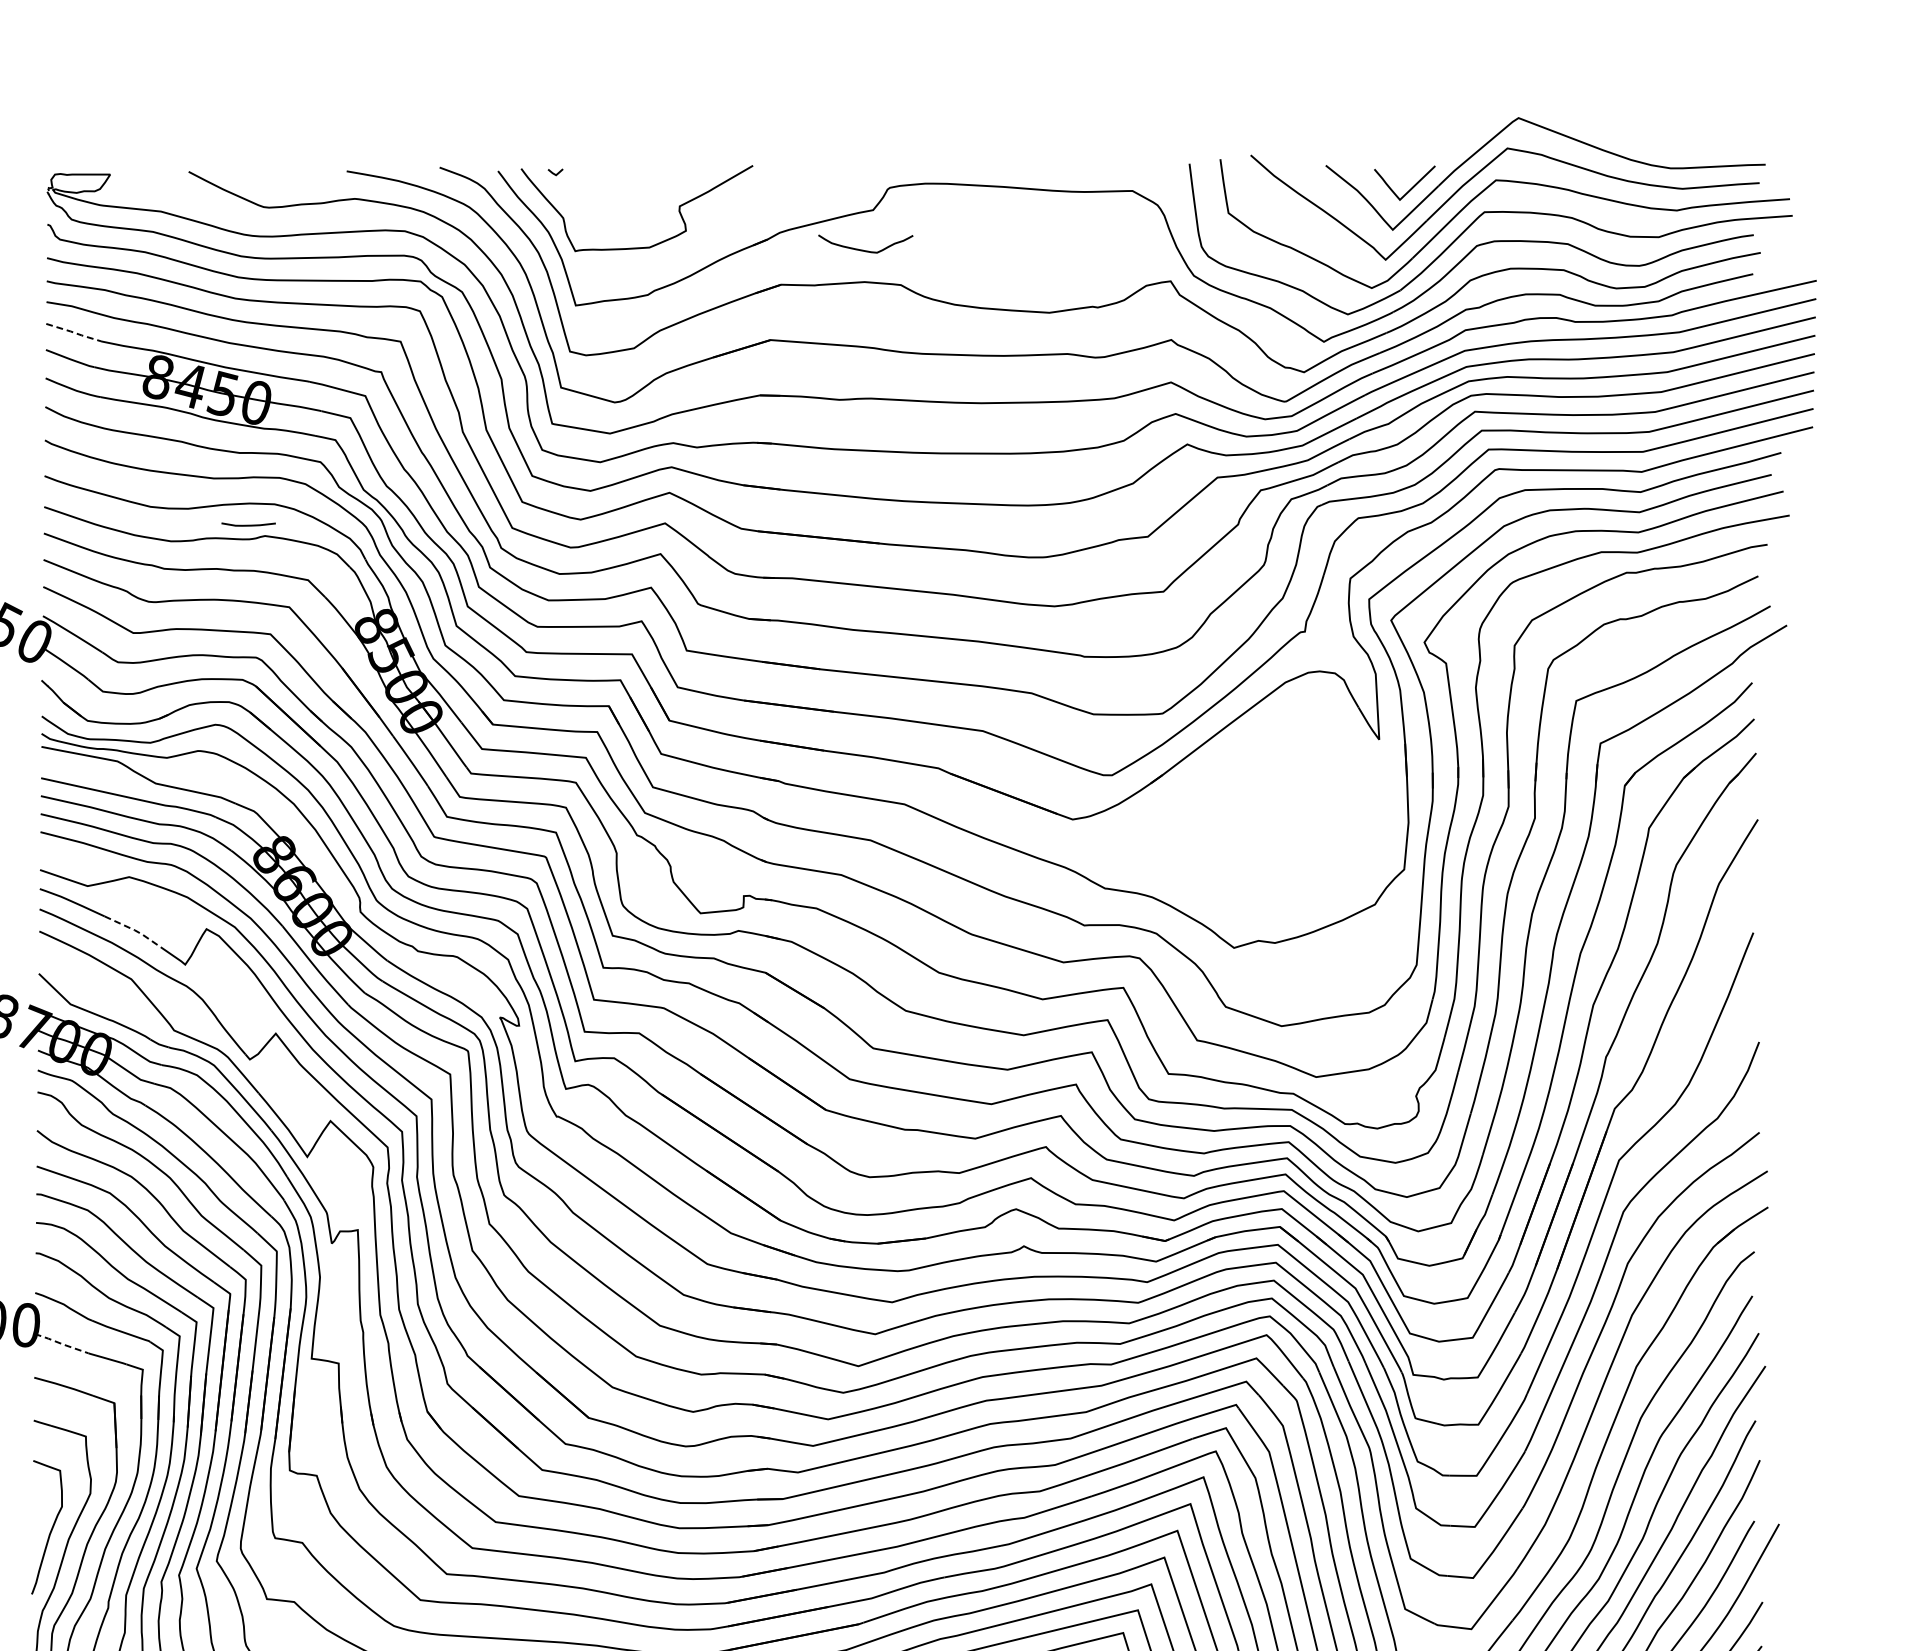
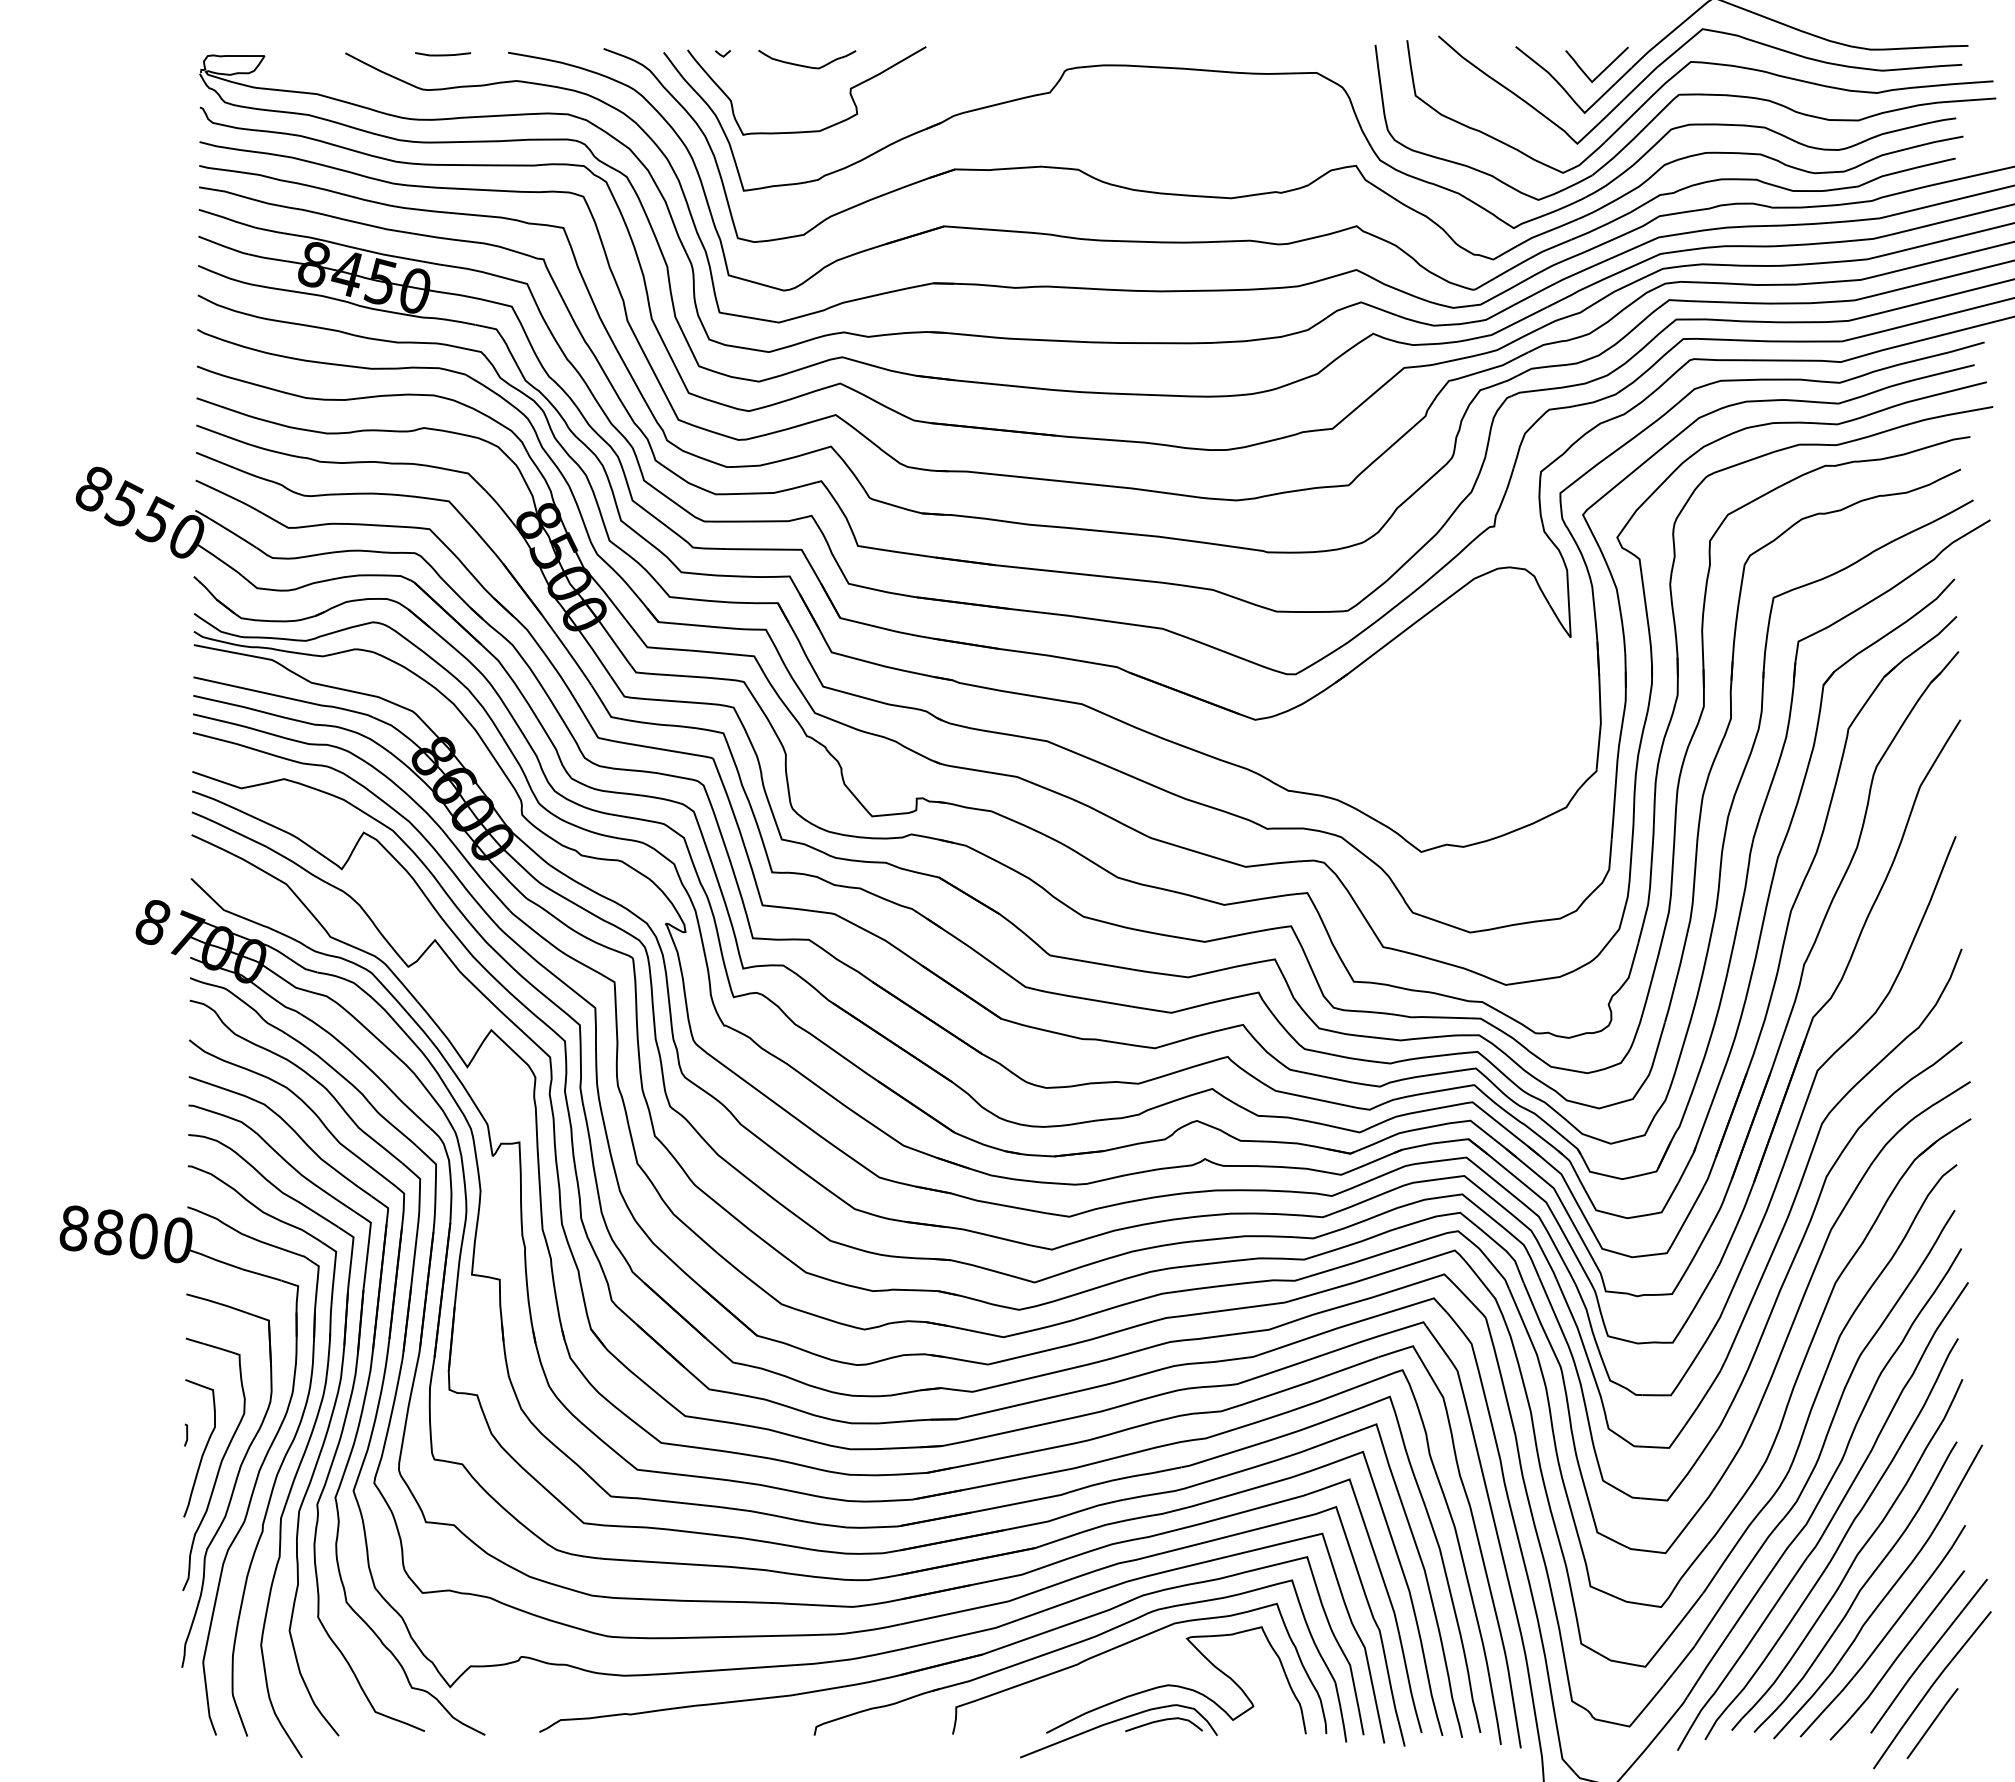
curve: (865, 249) -> (806, 65), moved
line: (74, 332) -> (227, 218), dashed -> solid
curve: (249, 524) -> (443, 54), moved
line: (134, 929) -> (289, 833), dashed -> solid
line: (61, 1343) -> (214, 1259), dashed -> solid
line: (34, 1513) -> (186, 1434), added

